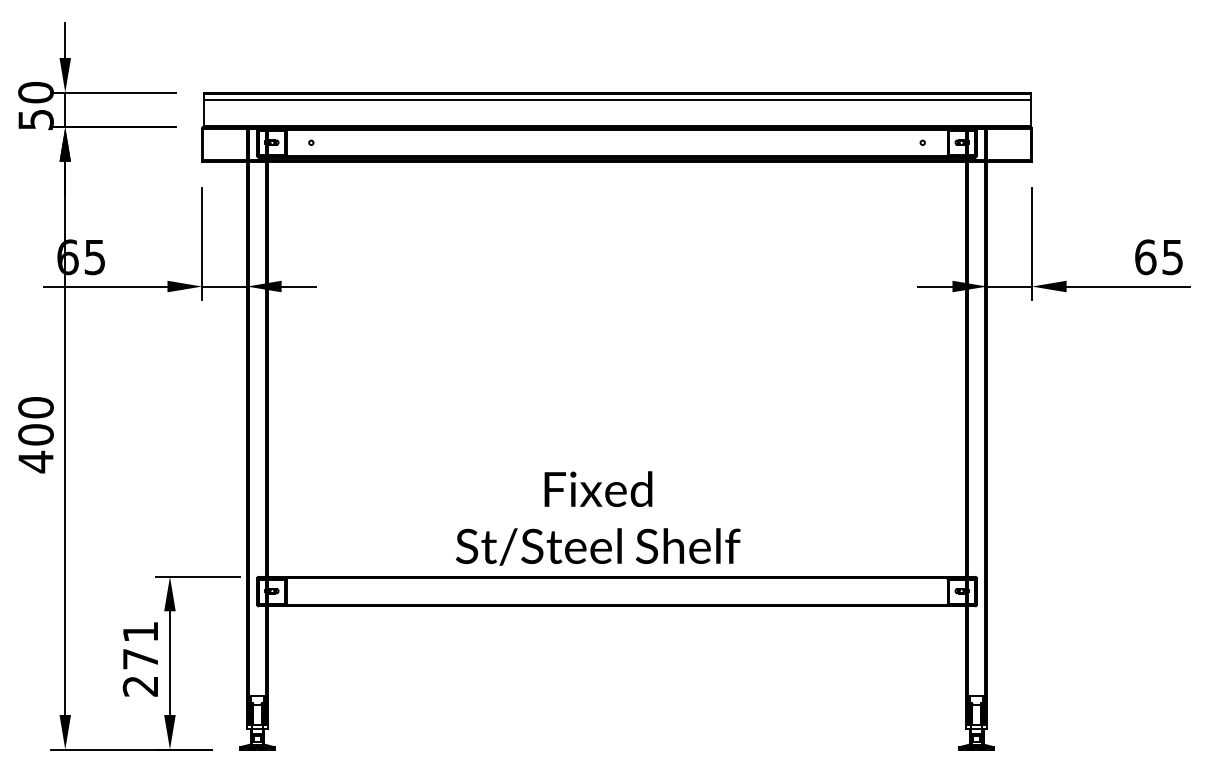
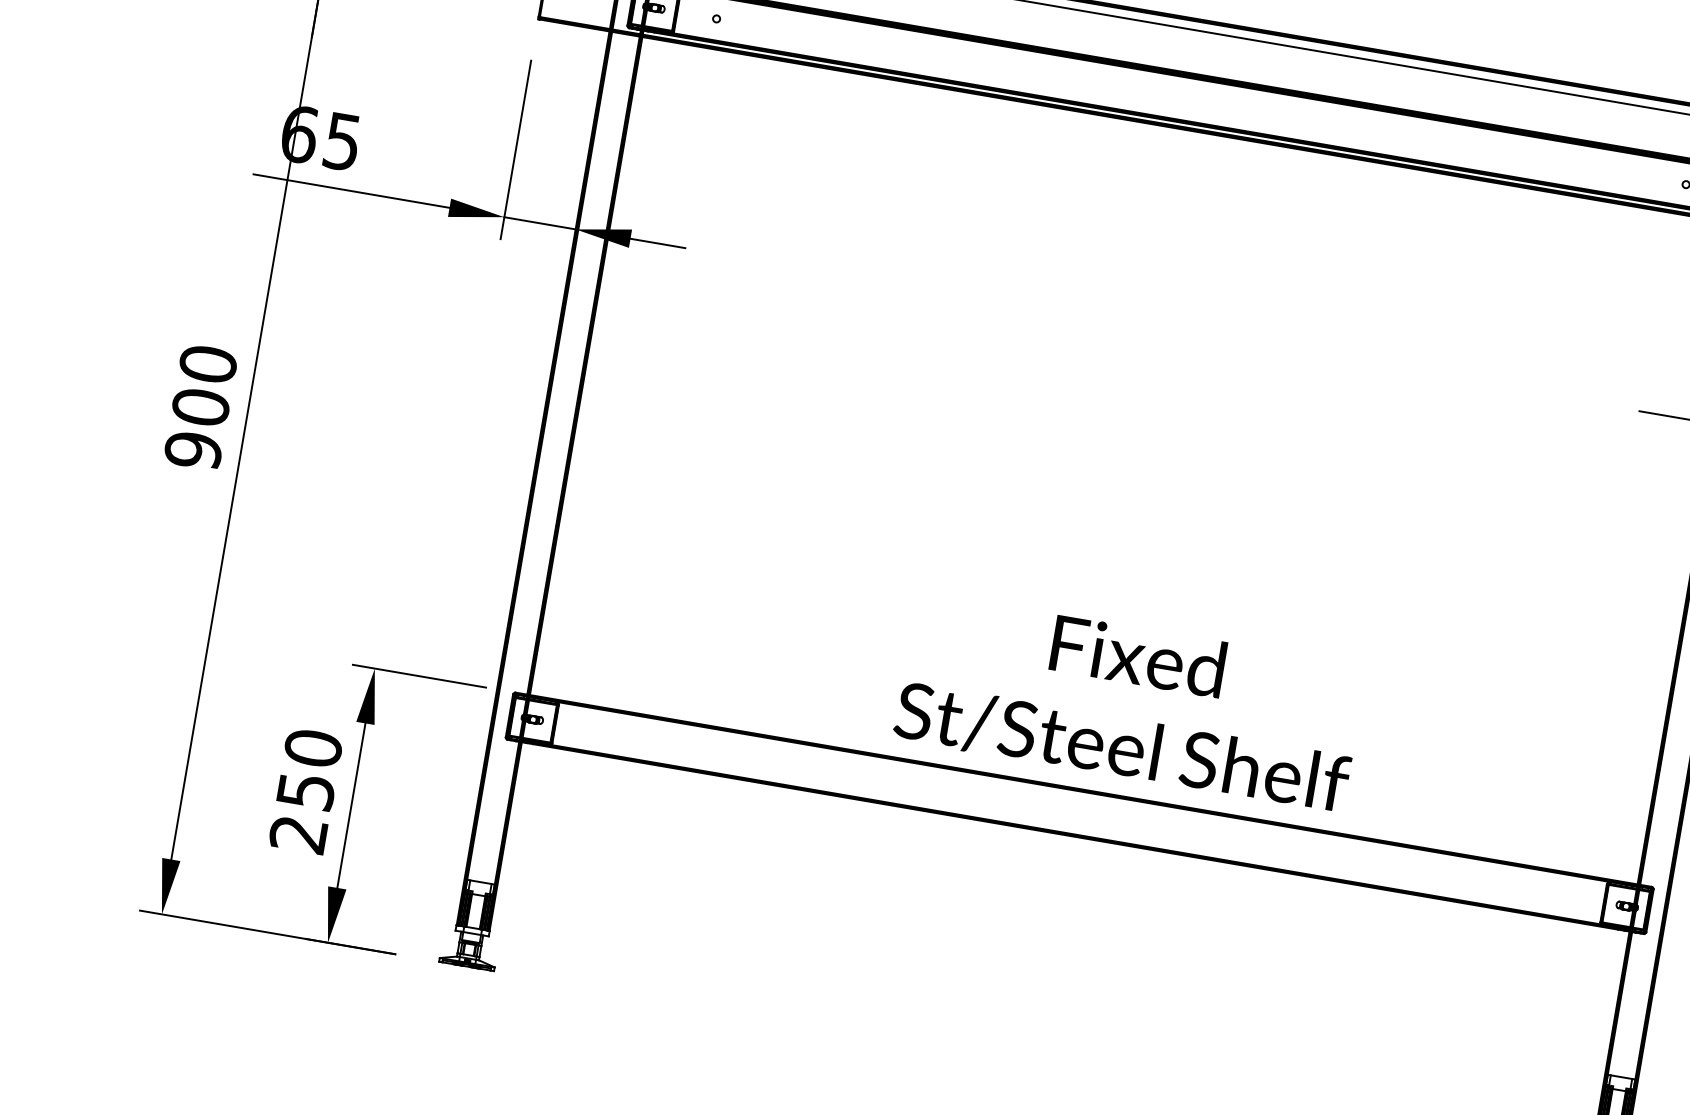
text: (35, 461) -> (192, 449), 400 -> 900
text: (598, 518) -> (1130, 702), moved
text: (140, 645) -> (309, 769), 271 -> 250

